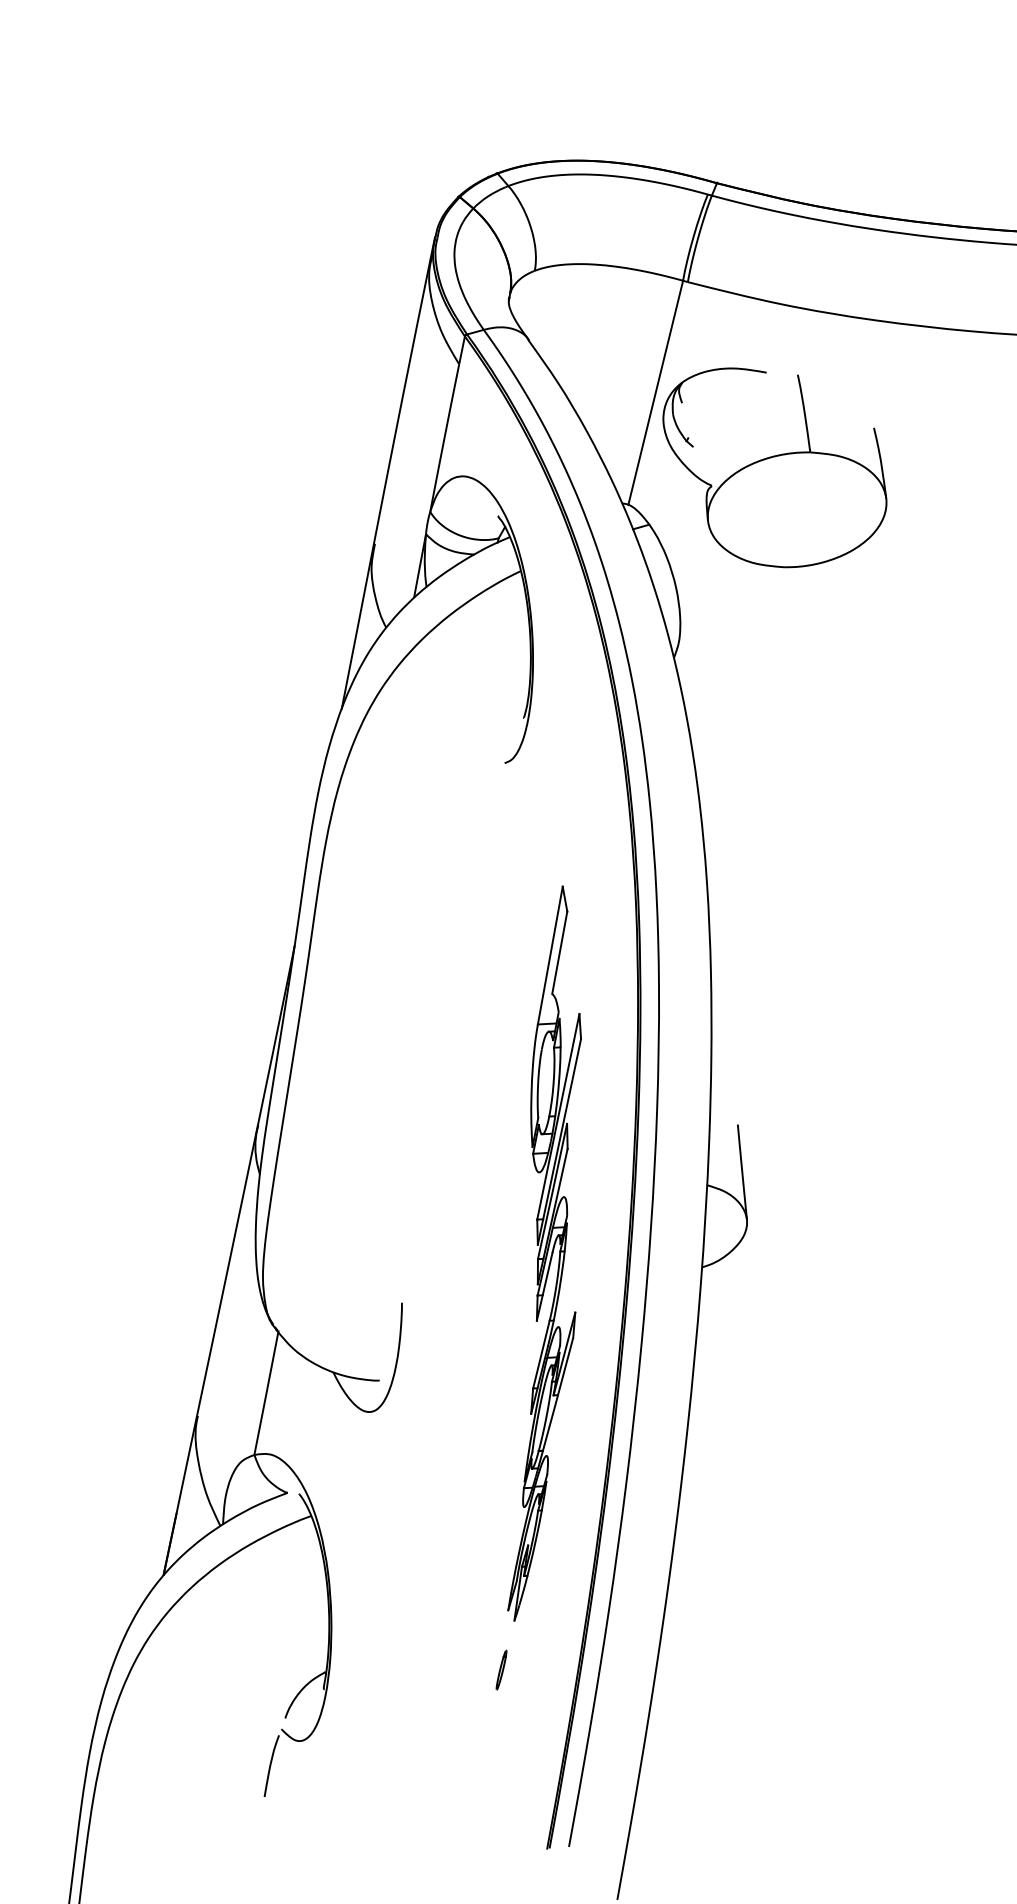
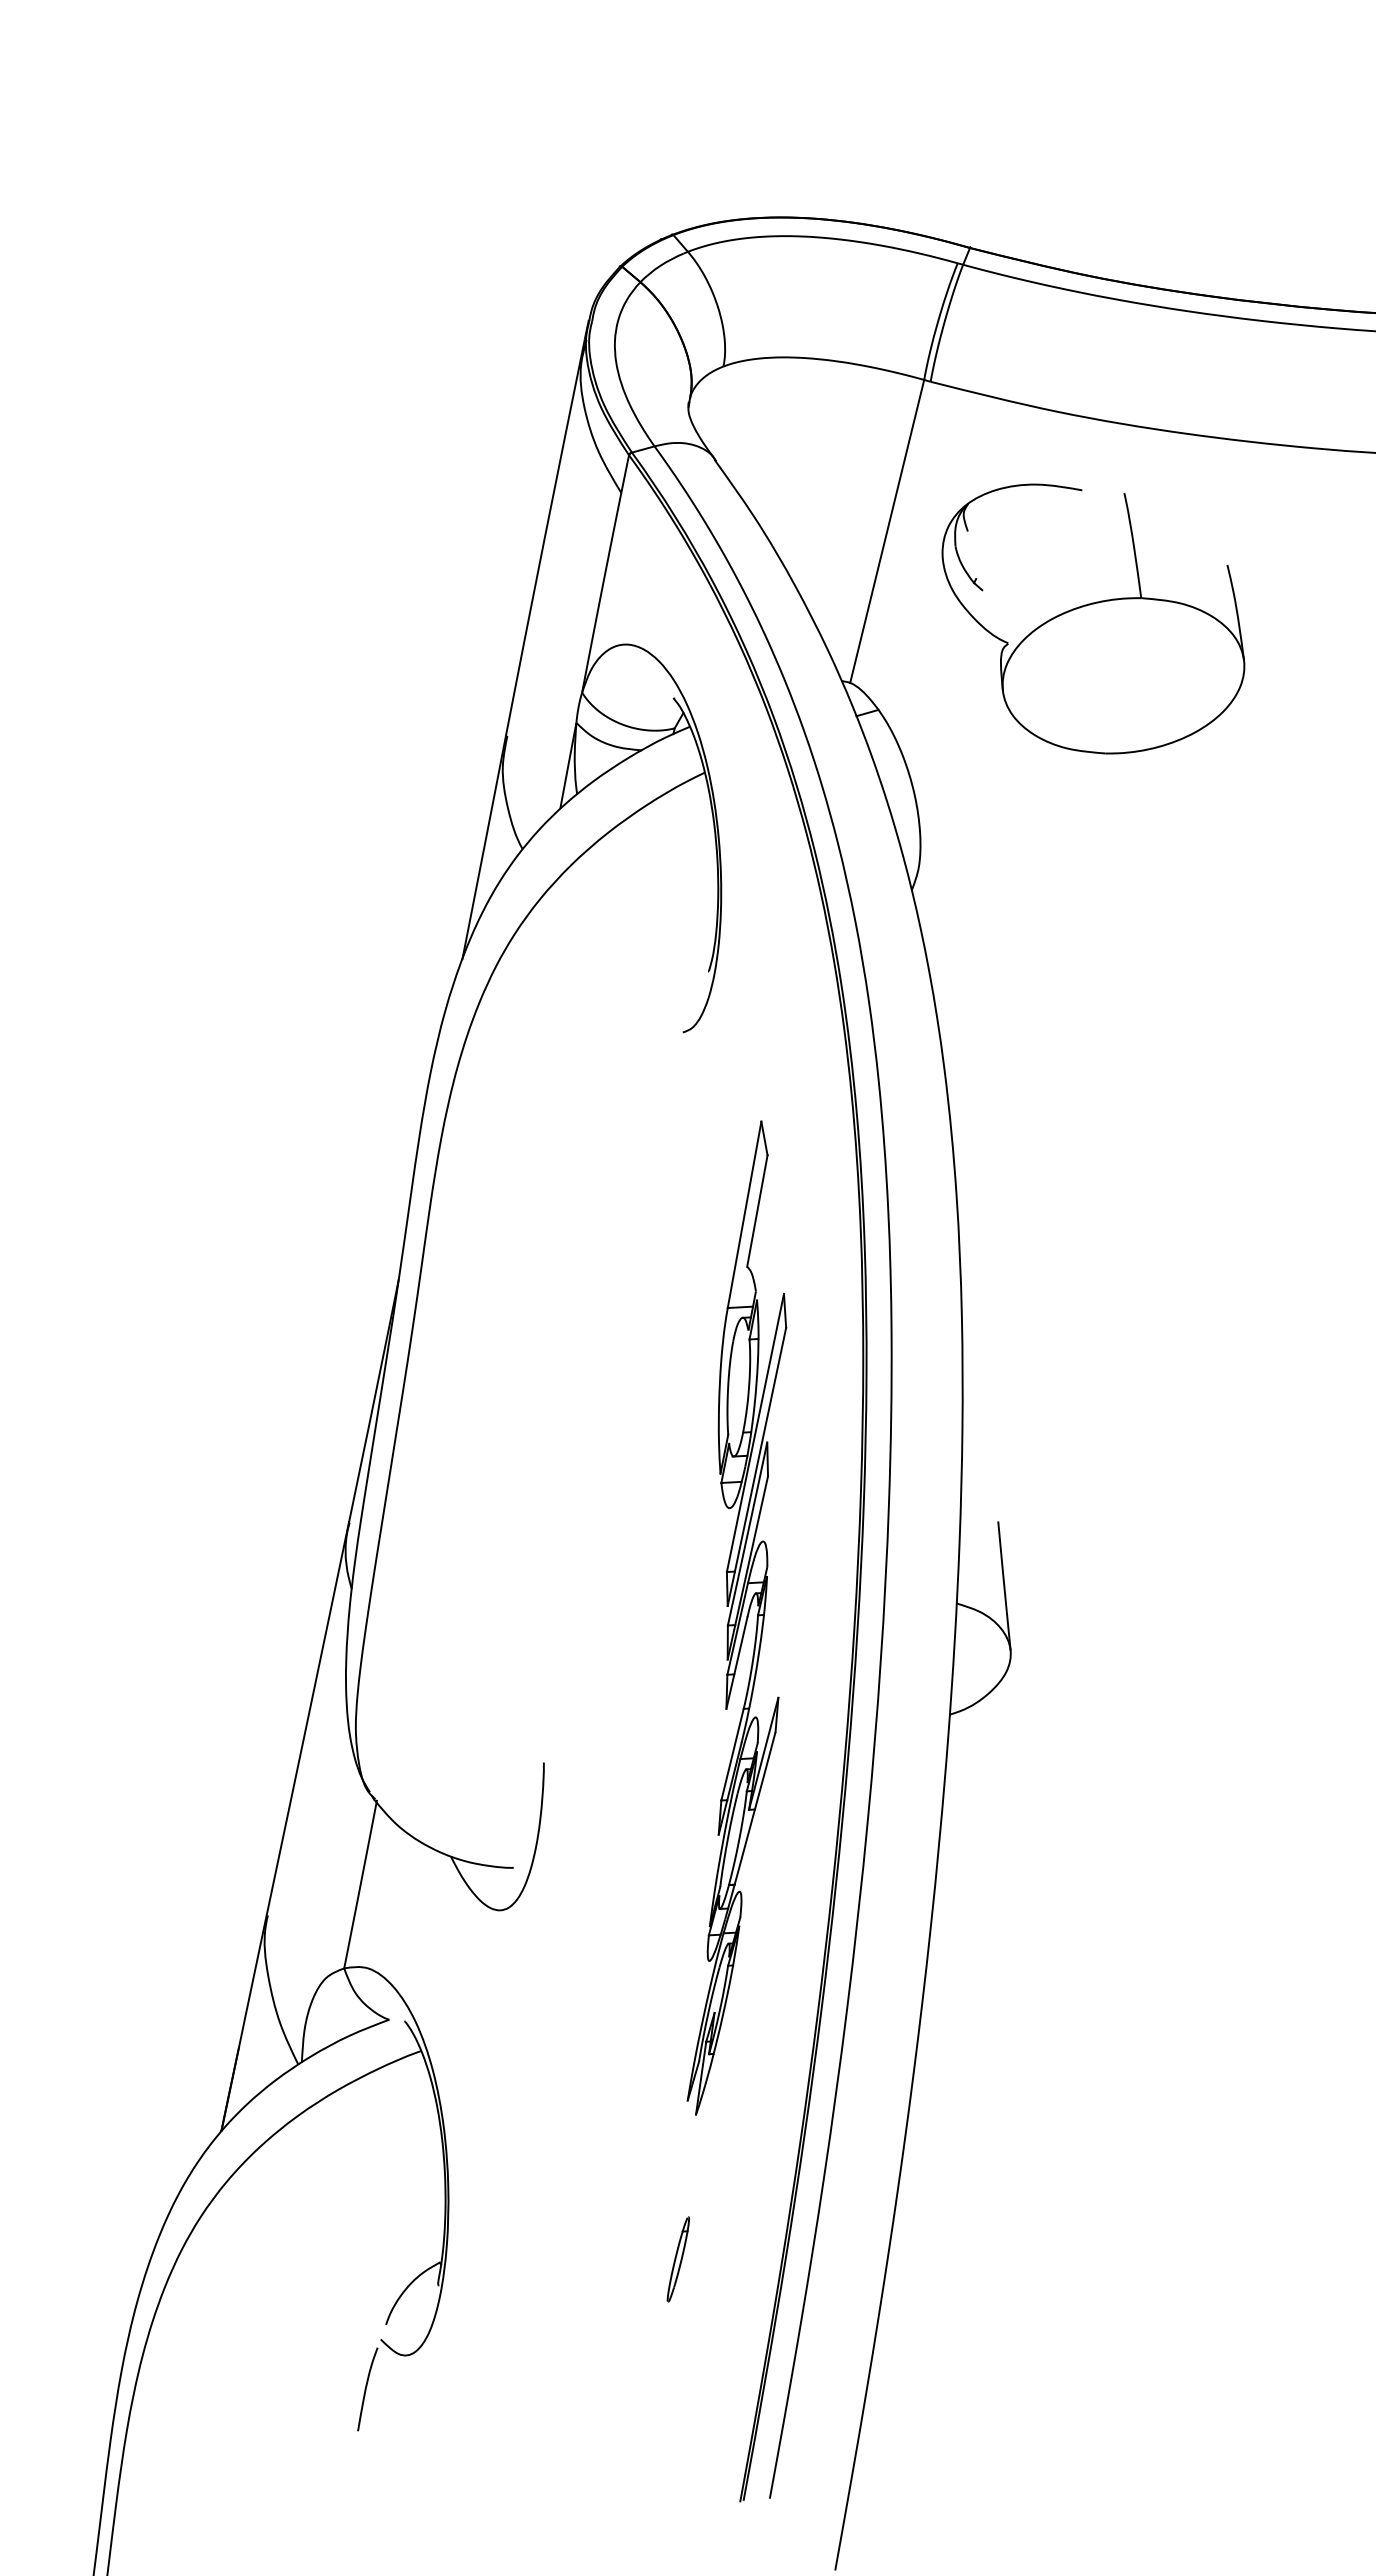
part: (774, 467) -> (1093, 618), moved
part: (544, 1253) -> (736, 1617), moved
part: (501, 1670) -> (678, 2259), size x1.6

